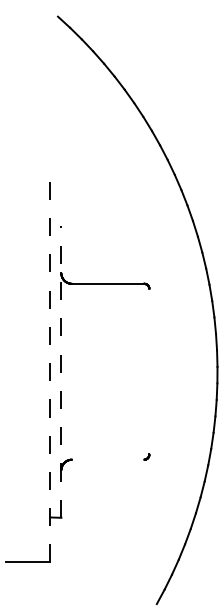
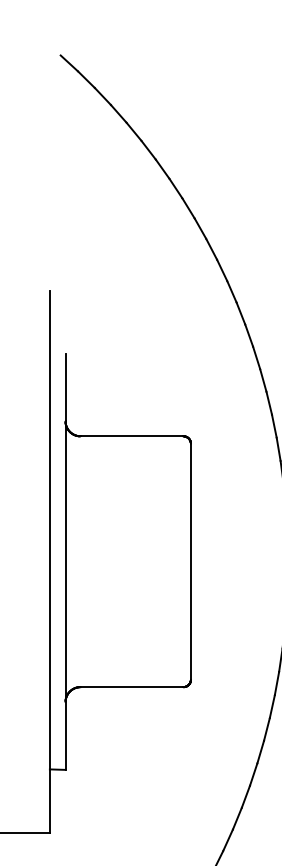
line: (61, 371) -> (65, 561), dashed -> solid
line: (149, 371) -> (191, 561), added
line: (50, 372) -> (50, 562), dashed -> solid
line: (107, 459) -> (131, 686), added

